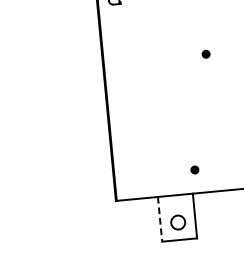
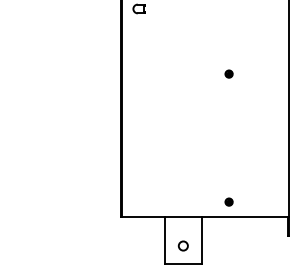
part: (194, 169) -> (228, 201), moved
line: (160, 219) -> (165, 241), dashed -> solid
circle: (177, 222) -> (182, 245), size x0.62

